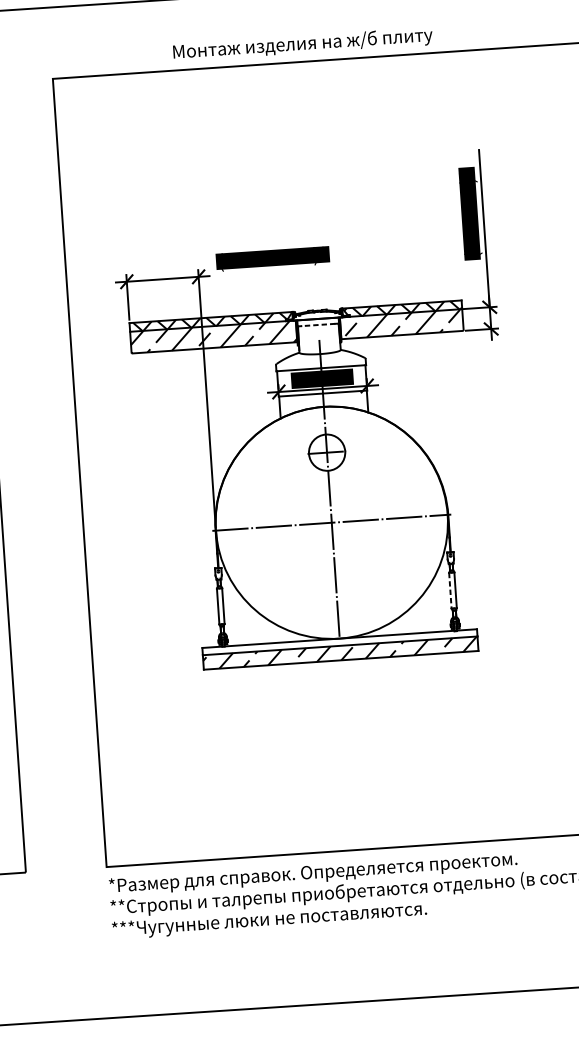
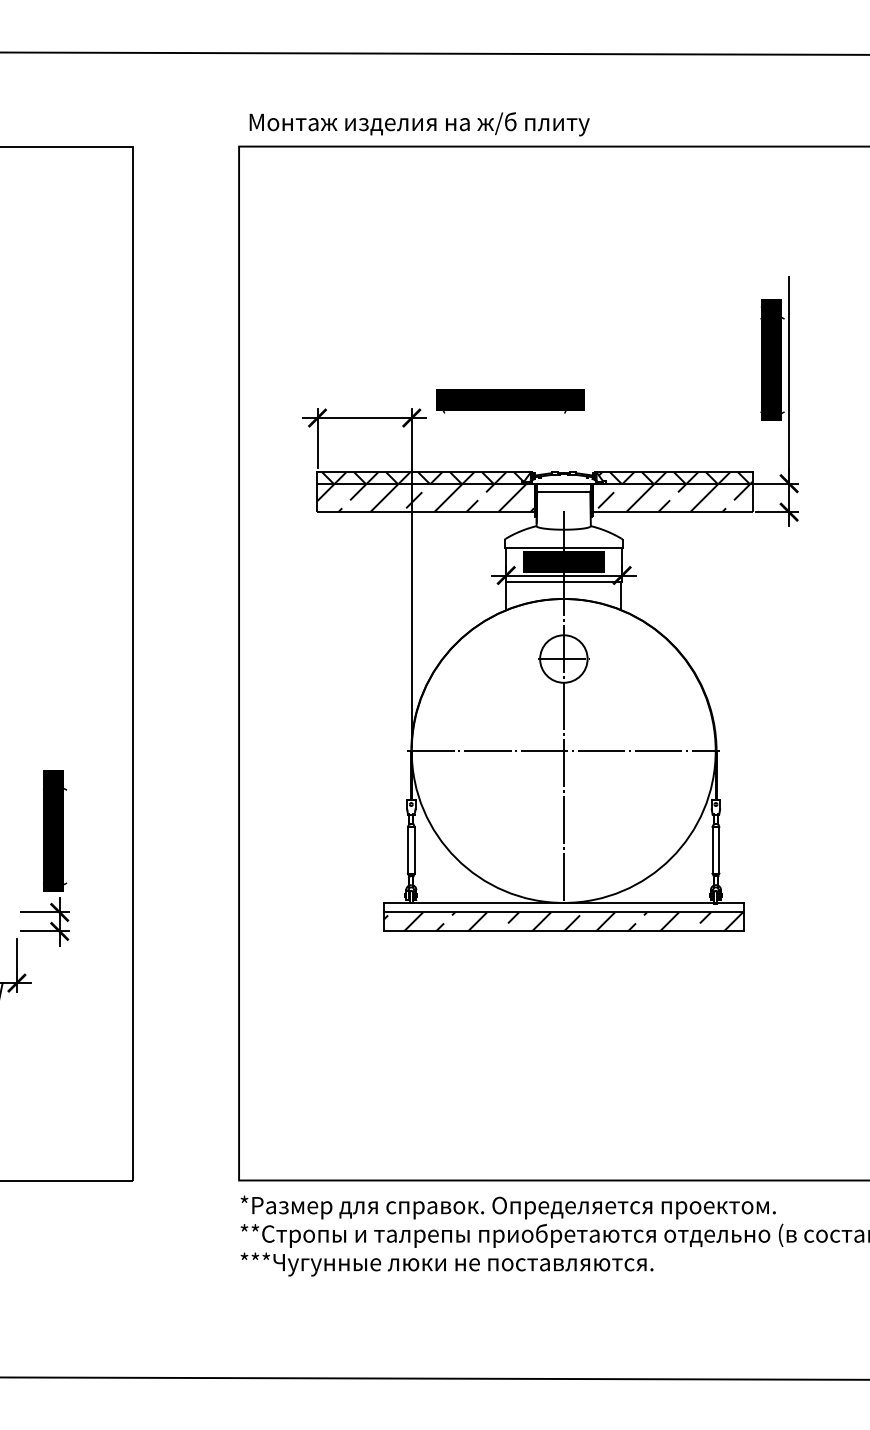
text: (302, 44) -> (419, 124), moved
line: (318, 324) -> (563, 491), dashed -> solid
line: (450, 590) -> (712, 850), dashed -> solid

